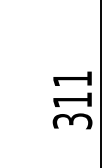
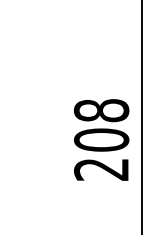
text: (72, 99) -> (101, 139), 311 -> 208

